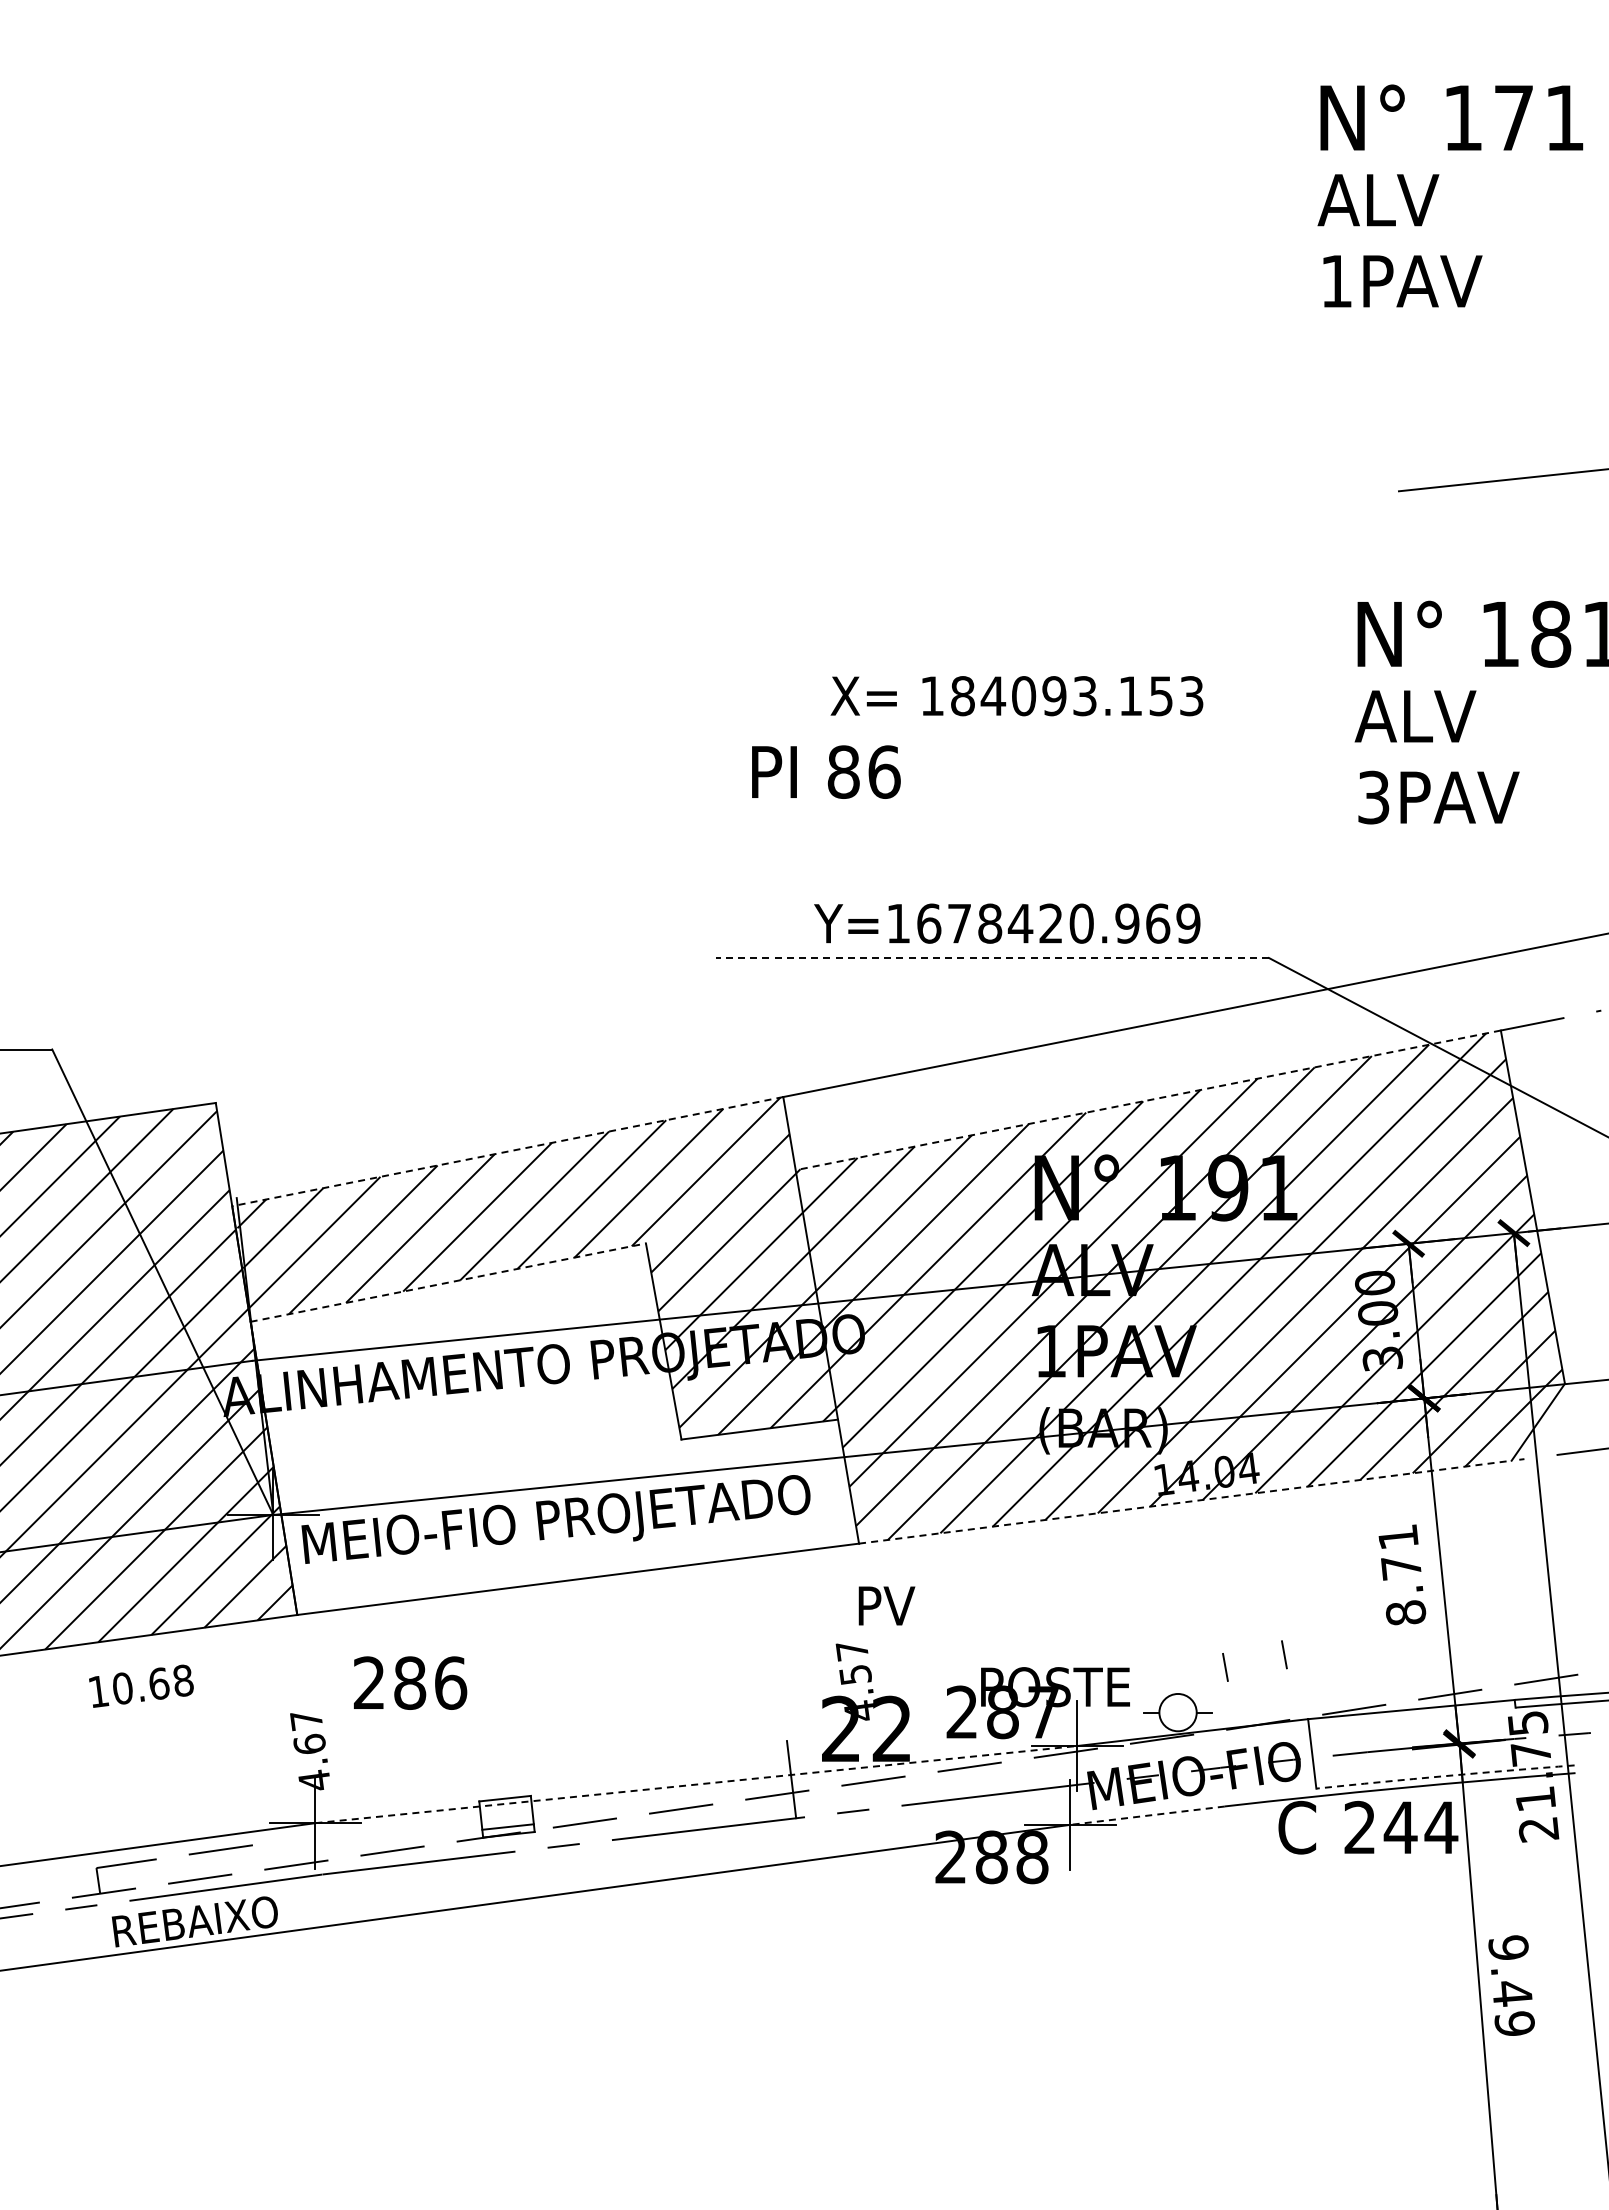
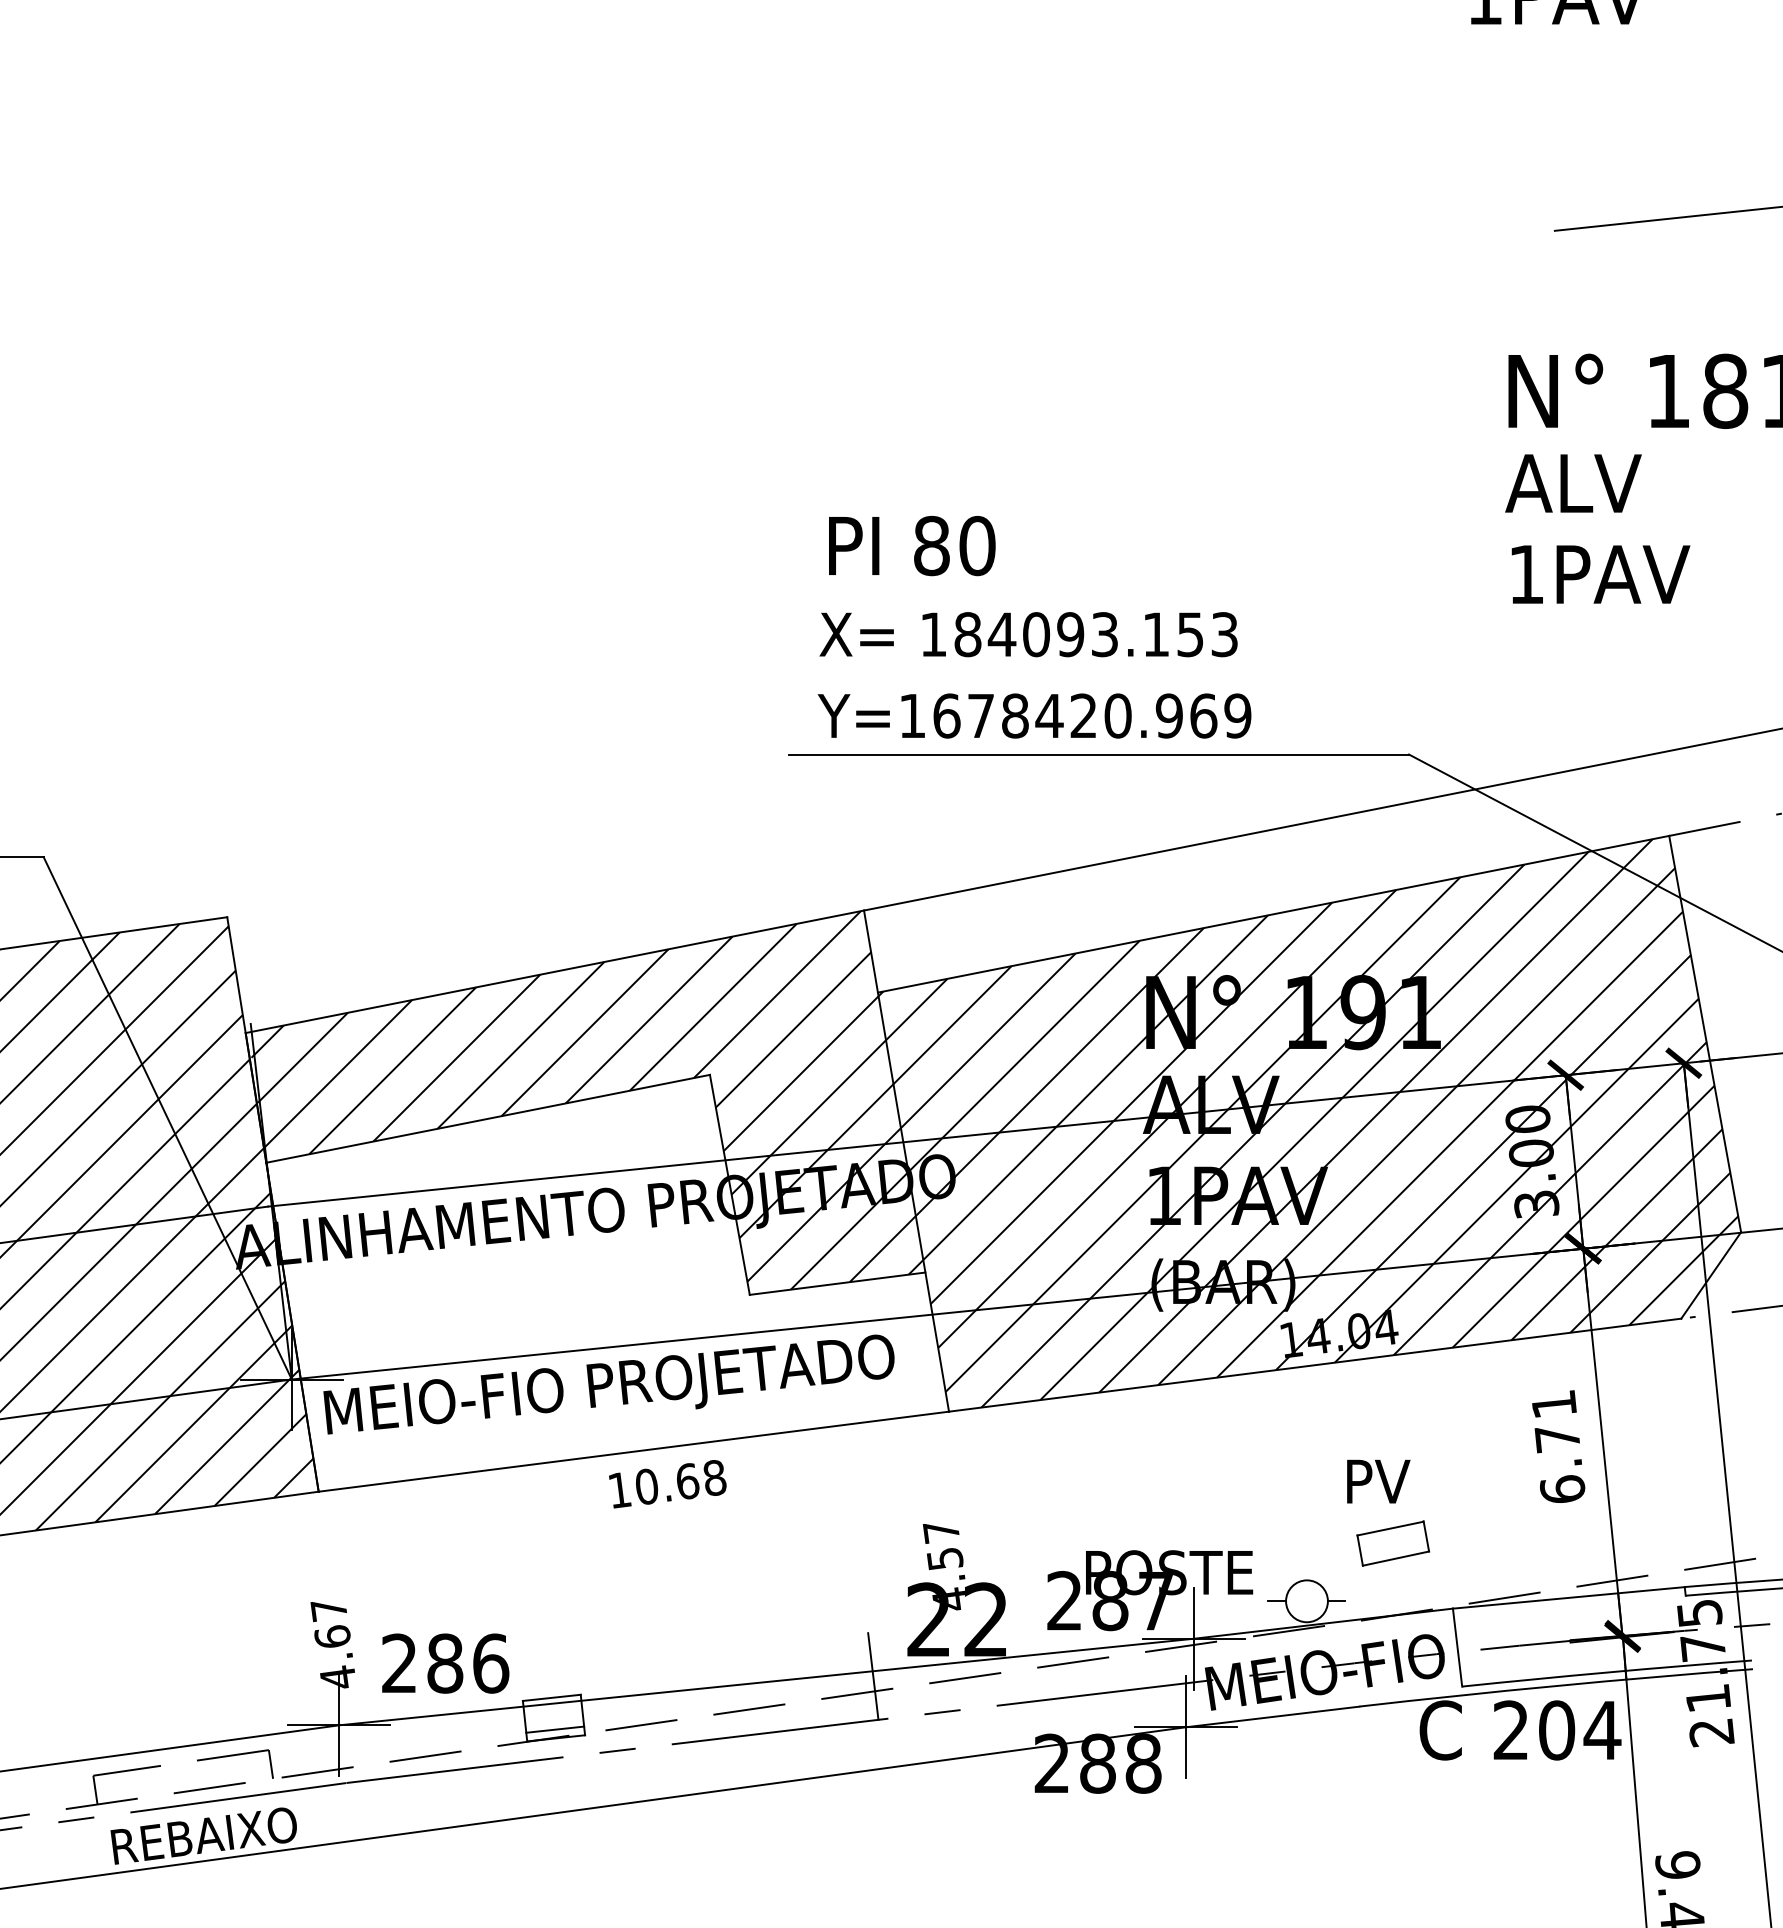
text: (1016, 696) -> (1028, 635), moved
text: (884, 771) -> (977, 545), 86 -> 80
text: (1373, 797) -> (1526, 574), 3PAV -> 1PAV
text: (1007, 923) -> (1034, 715), moved
line: (992, 958) -> (1098, 755), dashed -> solid
line: (1147, 1100) -> (1272, 914), dashed -> solid
line: (507, 1151) -> (554, 971), dashed -> solid
line: (448, 1282) -> (488, 1118), dashed -> solid
line: (1185, 1502) -> (1315, 1365), dashed -> solid
text: (886, 1605) -> (1378, 1481), moved
text: (1405, 1612) -> (1562, 1488), 8.71 -> 6.71
line: (1252, 1647) -> (1390, 1528), added
line: (1256, 1674) -> (1395, 1558), added
text: (410, 1682) -> (445, 1662), moved
text: (141, 1685) -> (667, 1483), moved
arc: (1445, 1776) -> (1607, 1672), dashed -> solid
line: (696, 1784) -> (766, 1681), dashed -> solid
line: (1147, 1815) -> (1272, 1716), dashed -> solid
text: (1400, 1827) -> (1556, 1730), 244 -> 204
line: (254, 1857) -> (270, 1763), added

